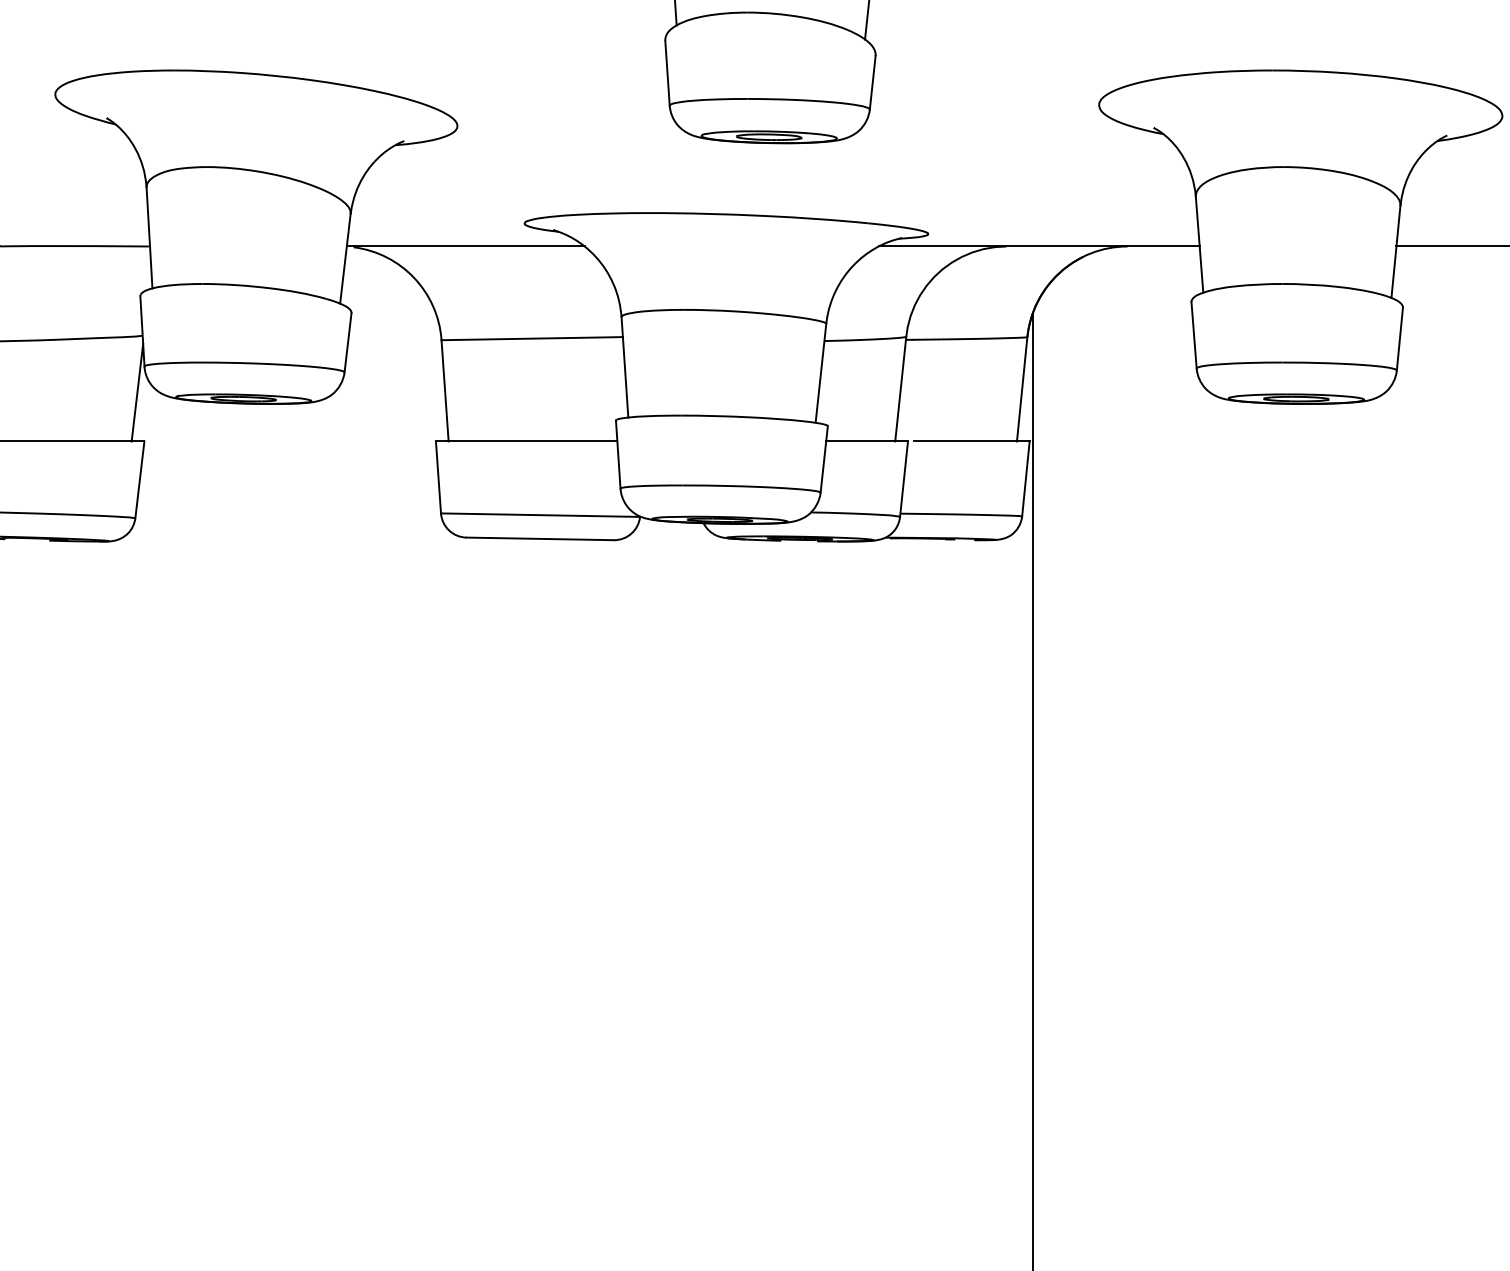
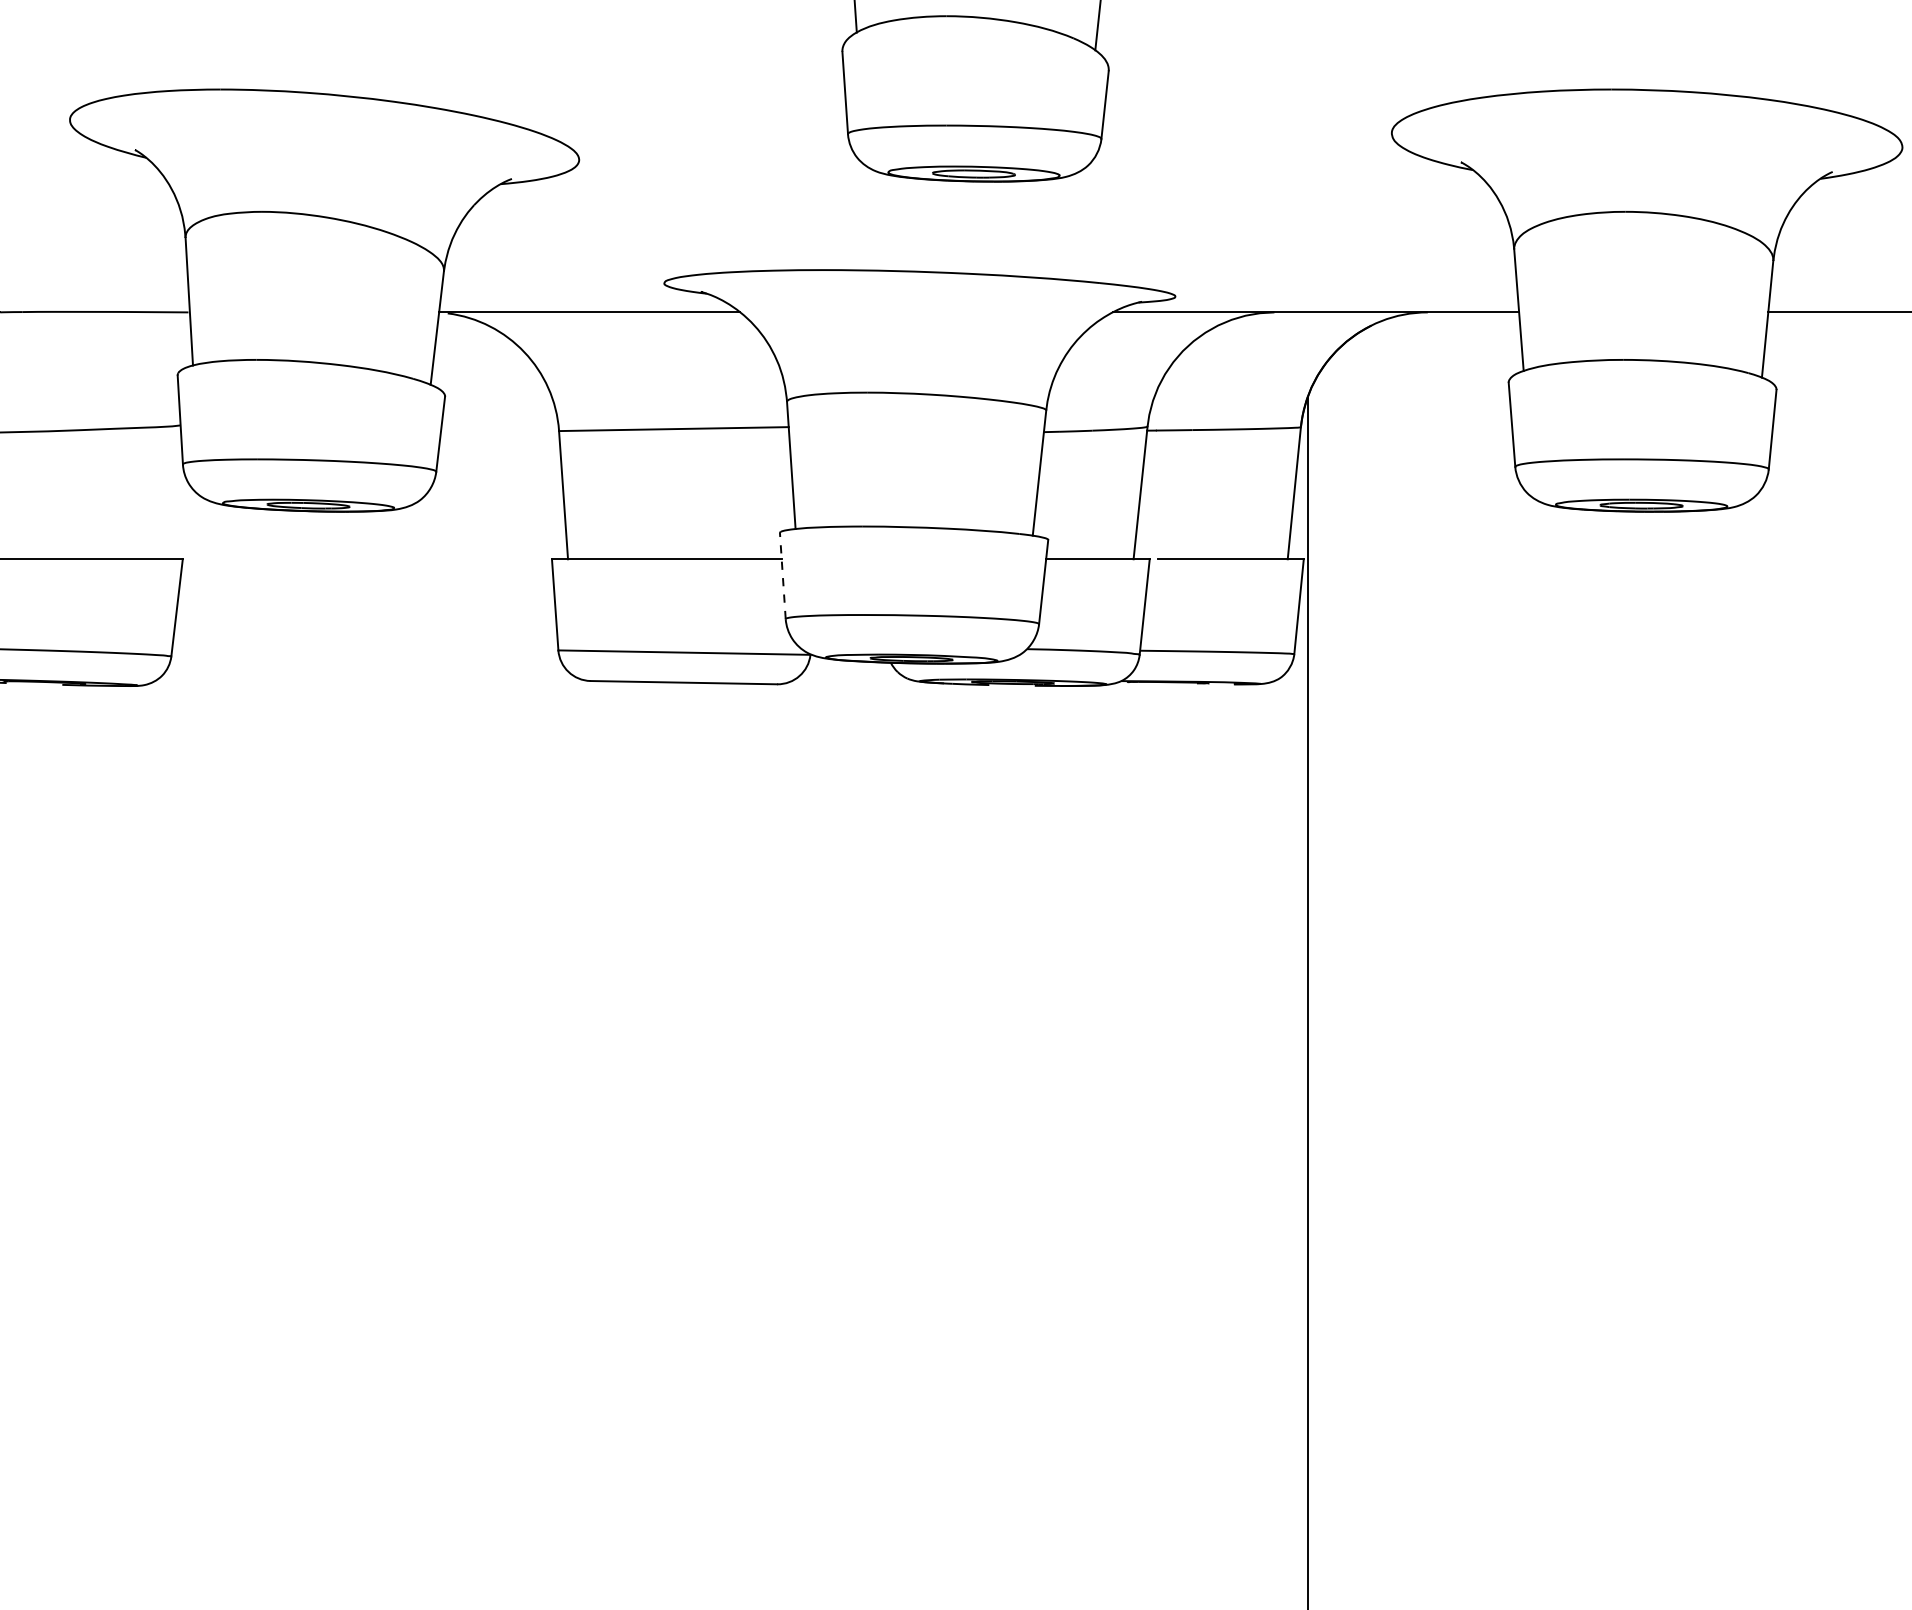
line: (137, 392) -> (173, 497), removed
line: (617, 454) -> (782, 575), solid -> dashed

